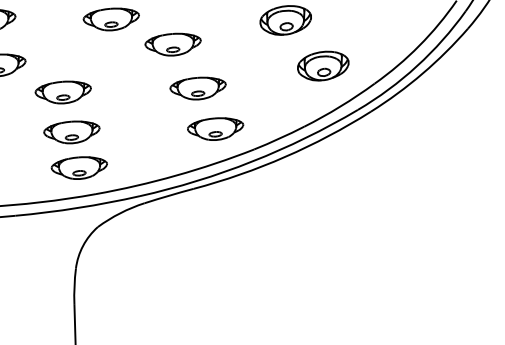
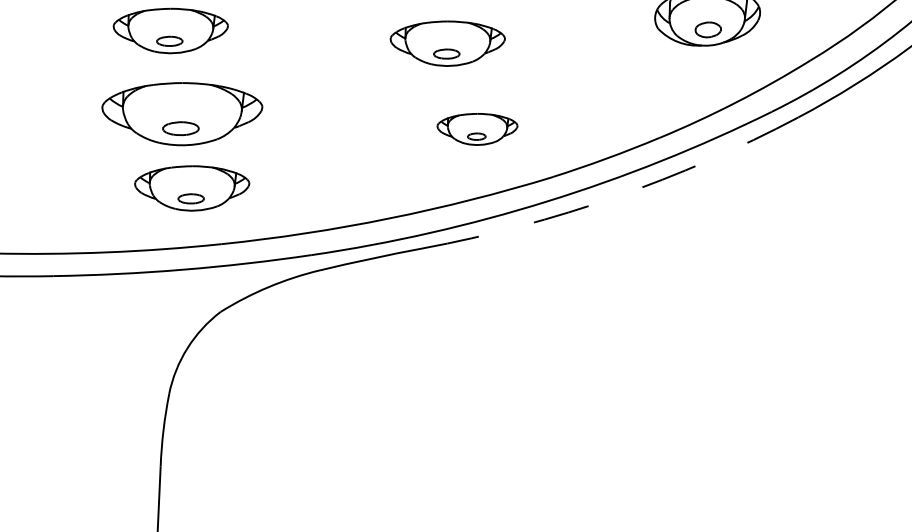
part: (215, 128) -> (476, 128), size x0.7
part: (71, 132) -> (181, 114), size x1.4
arc: (285, 156) -> (616, 196), solid -> dashed

